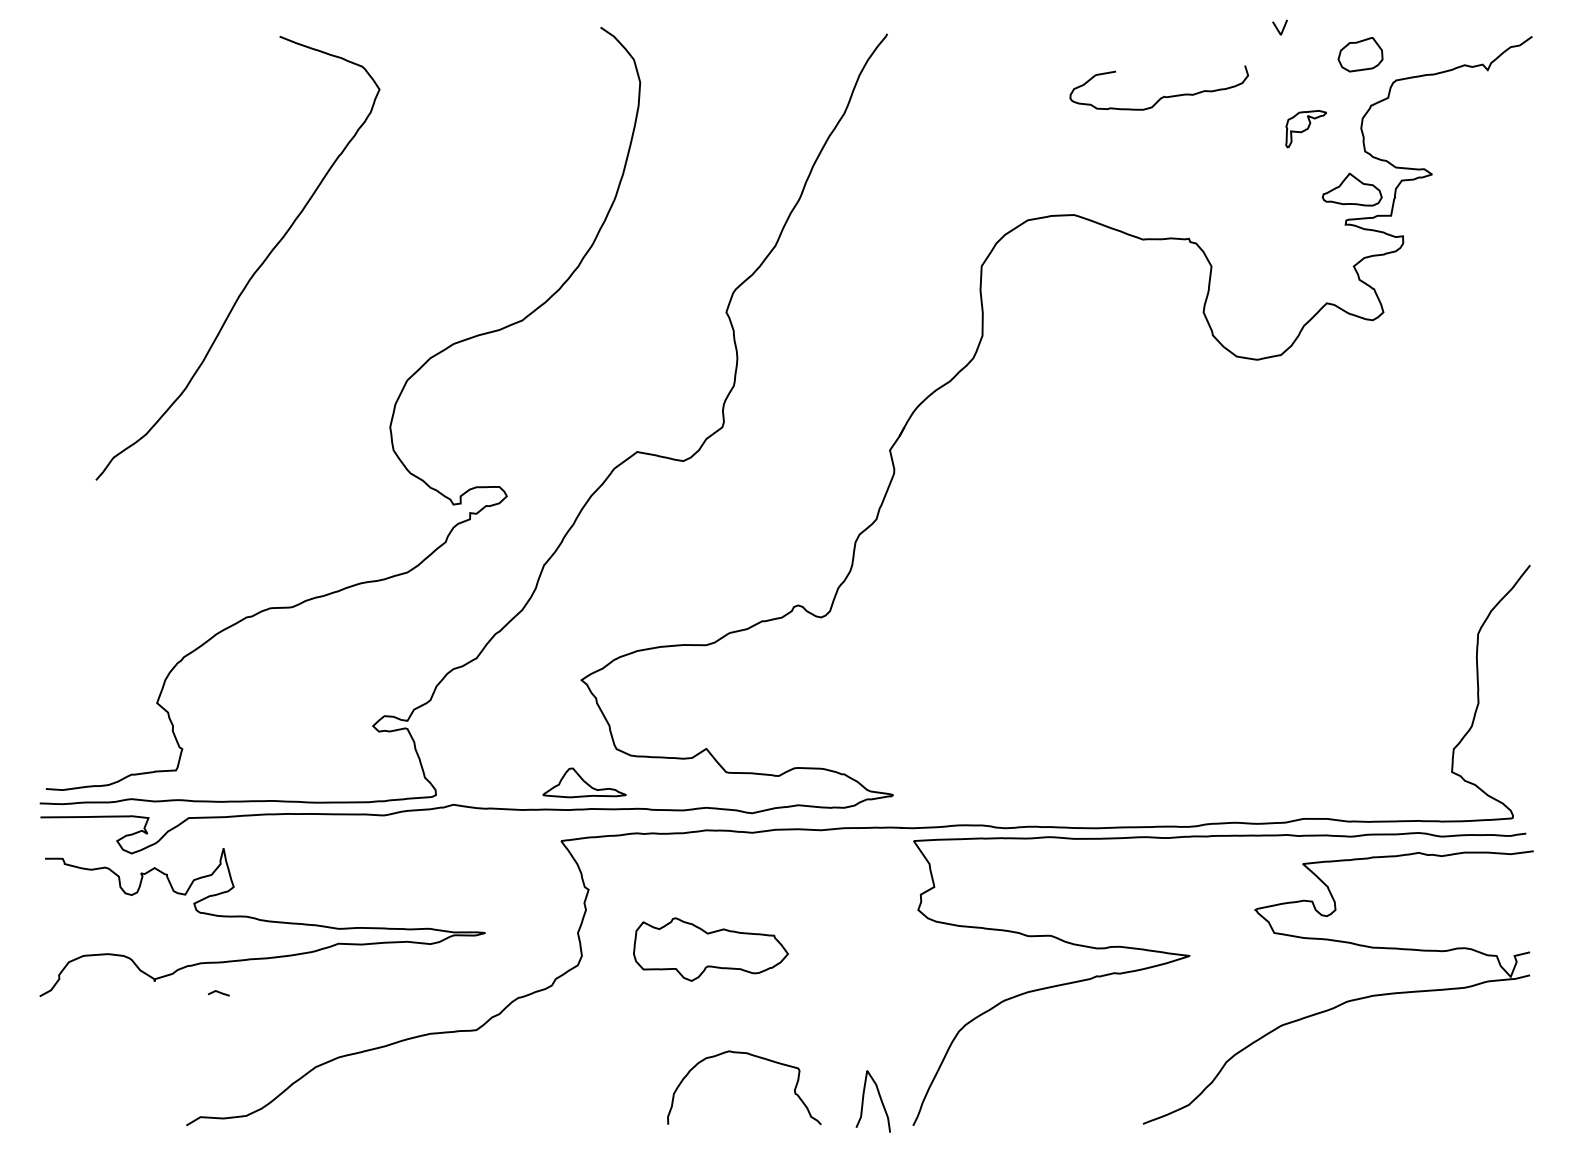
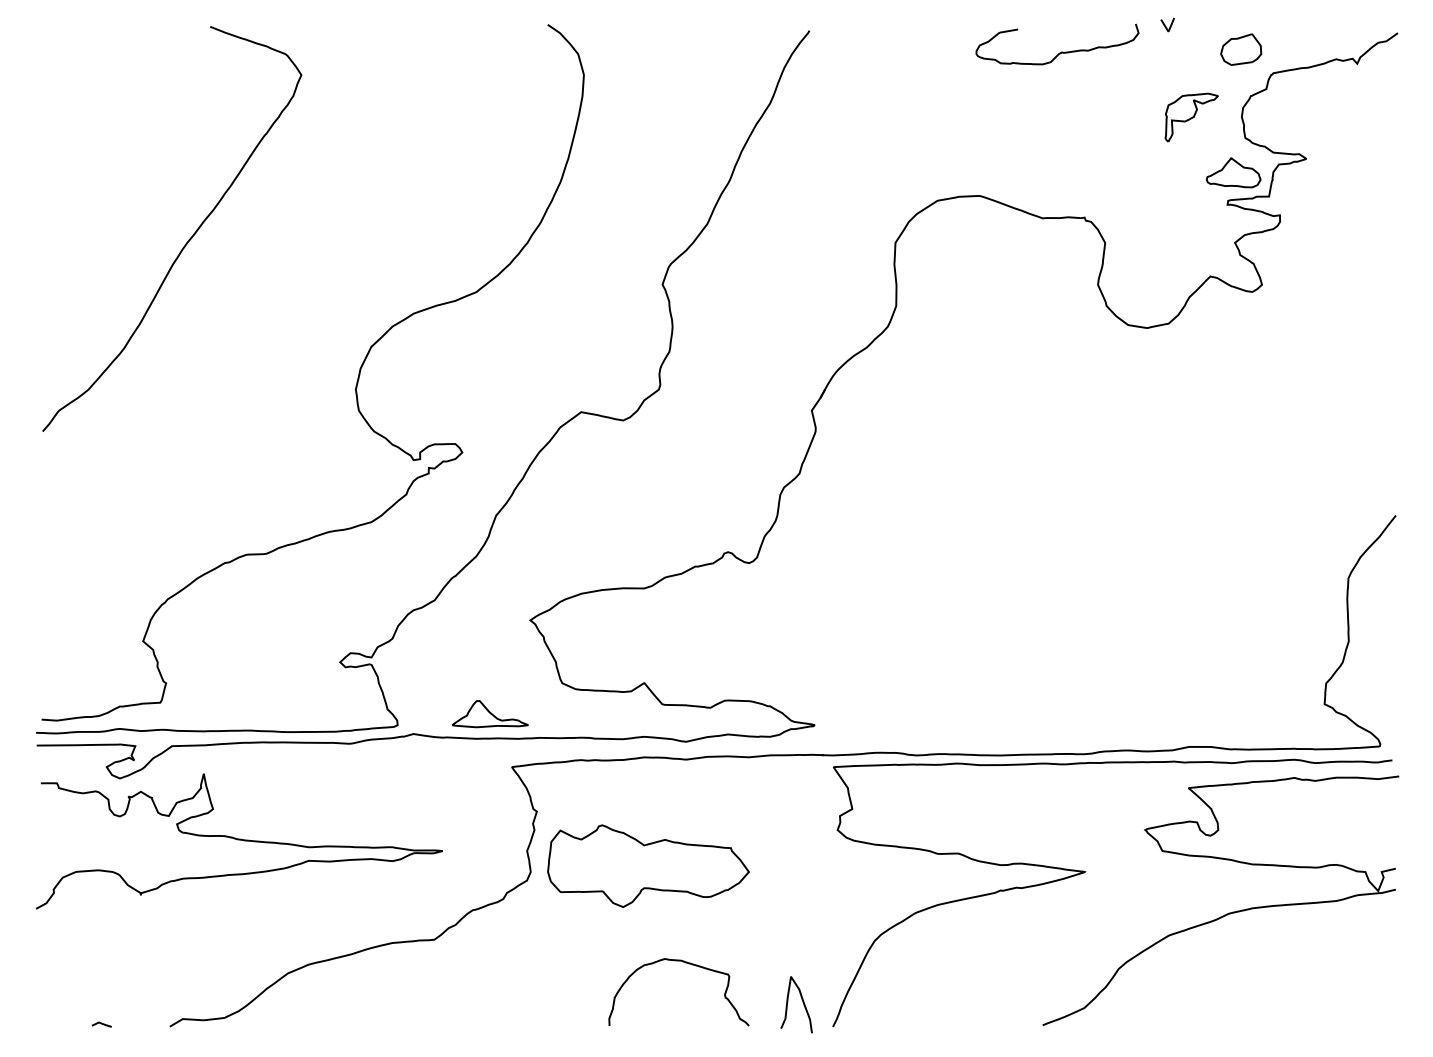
curve: (1164, 95) -> (1062, 51), moved
part: (1305, 129) -> (1190, 117), size x1.43
curve: (254, 271) -> (187, 241), moved
part: (584, 782) -> (490, 713), moved
part: (710, 949) -> (648, 866), size x1.43
line: (218, 992) -> (101, 1023), moved

